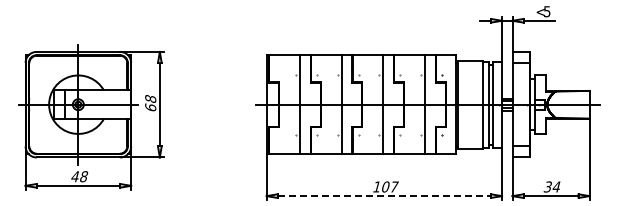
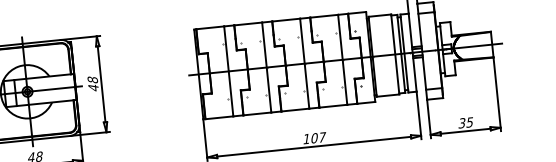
text: (150, 107) -> (93, 87), 68 -> 48
text: (556, 186) -> (469, 122), 34 -> 35
line: (384, 196) -> (314, 147), dashed -> solid

